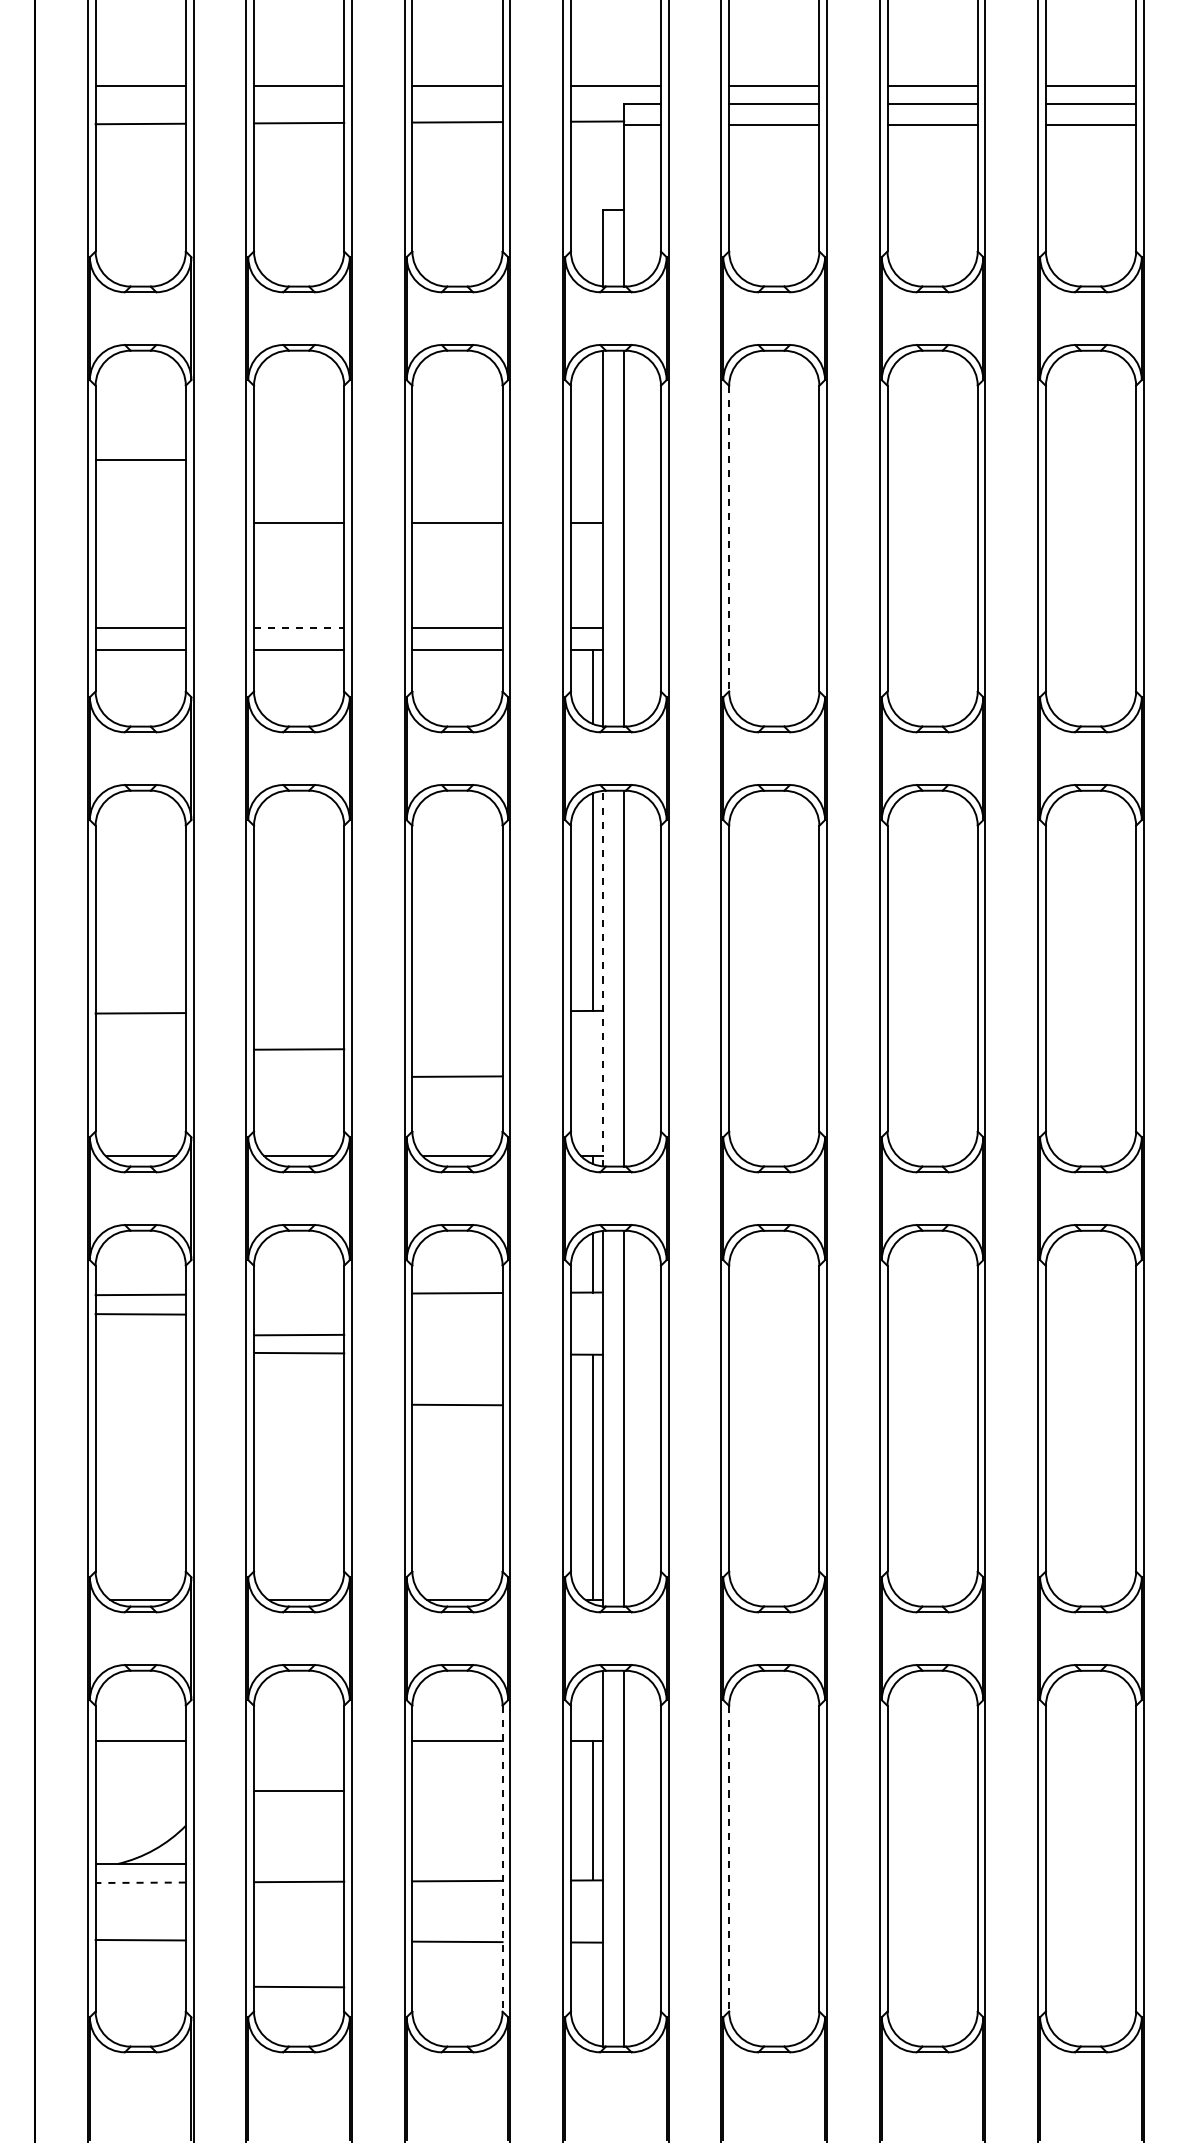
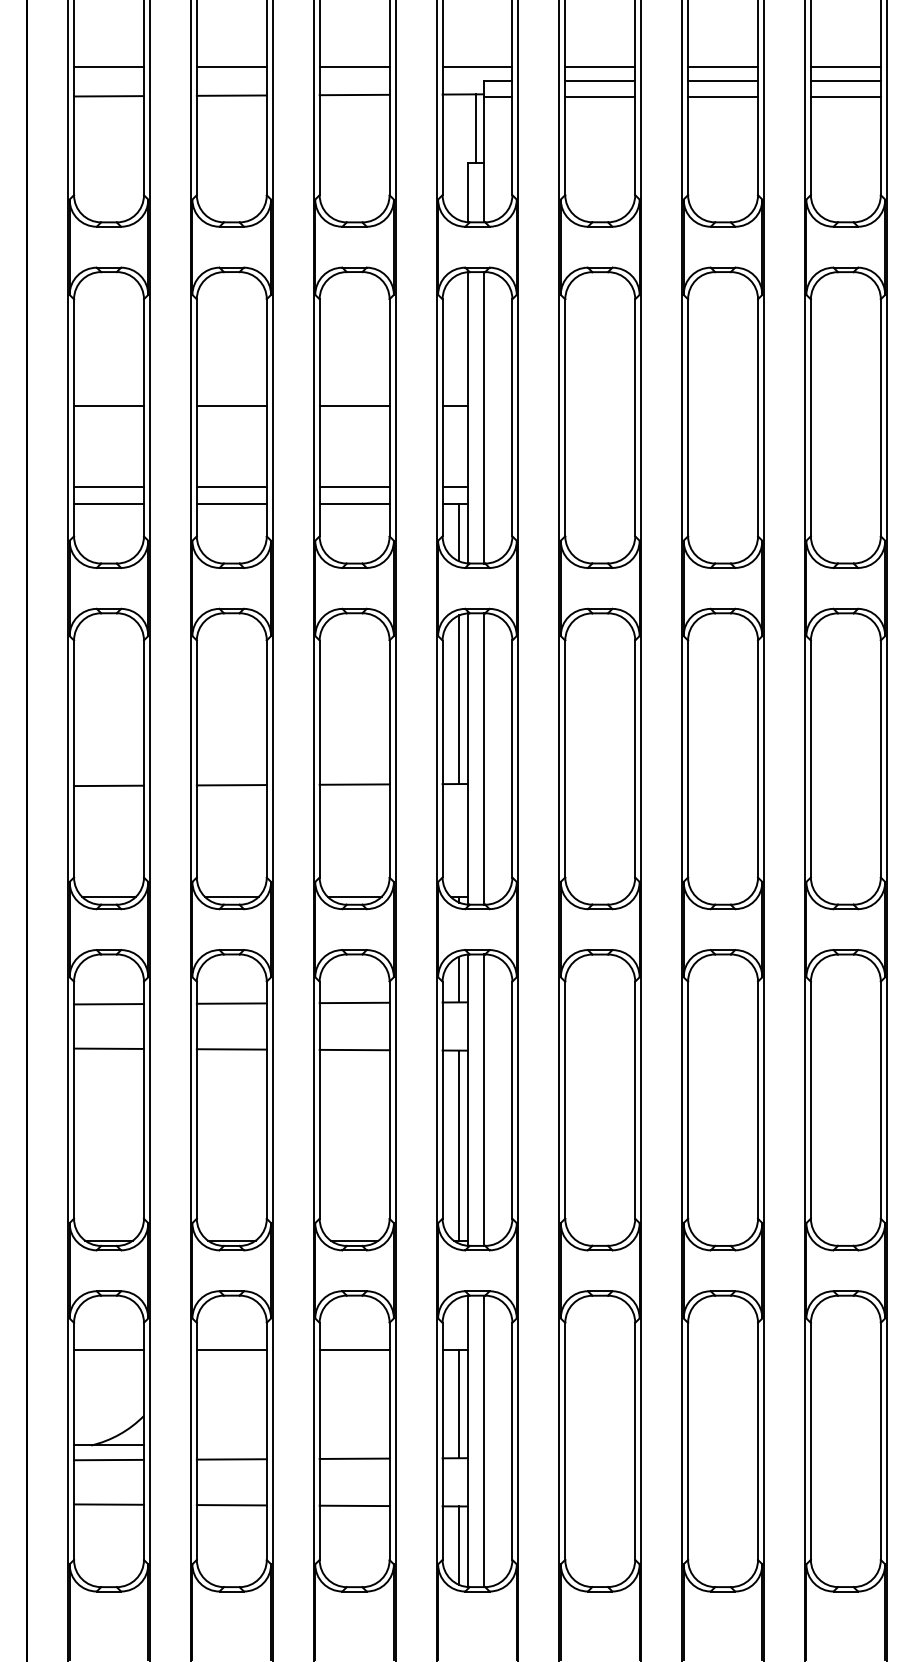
line: (613, 165) -> (475, 128), added
line: (140, 459) -> (108, 405), moved
line: (729, 538) -> (565, 417), dashed -> solid
line: (299, 628) -> (232, 487), dashed -> solid
line: (603, 978) -> (467, 758), dashed -> solid
line: (299, 1049) -> (232, 785), moved
line: (457, 1076) -> (354, 784), moved
line: (140, 1314) -> (108, 1048), moved
line: (299, 1334) -> (232, 1003), moved
line: (457, 1404) -> (354, 1049), moved
line: (299, 1790) -> (232, 1349), moved
line: (502, 1858) -> (389, 1441), dashed -> solid
line: (729, 1858) -> (565, 1441), dashed -> solid
line: (140, 1882) -> (108, 1459), dashed -> solid
line: (299, 1986) -> (232, 1504), moved
line: (592, 1992) -> (459, 1545), added

